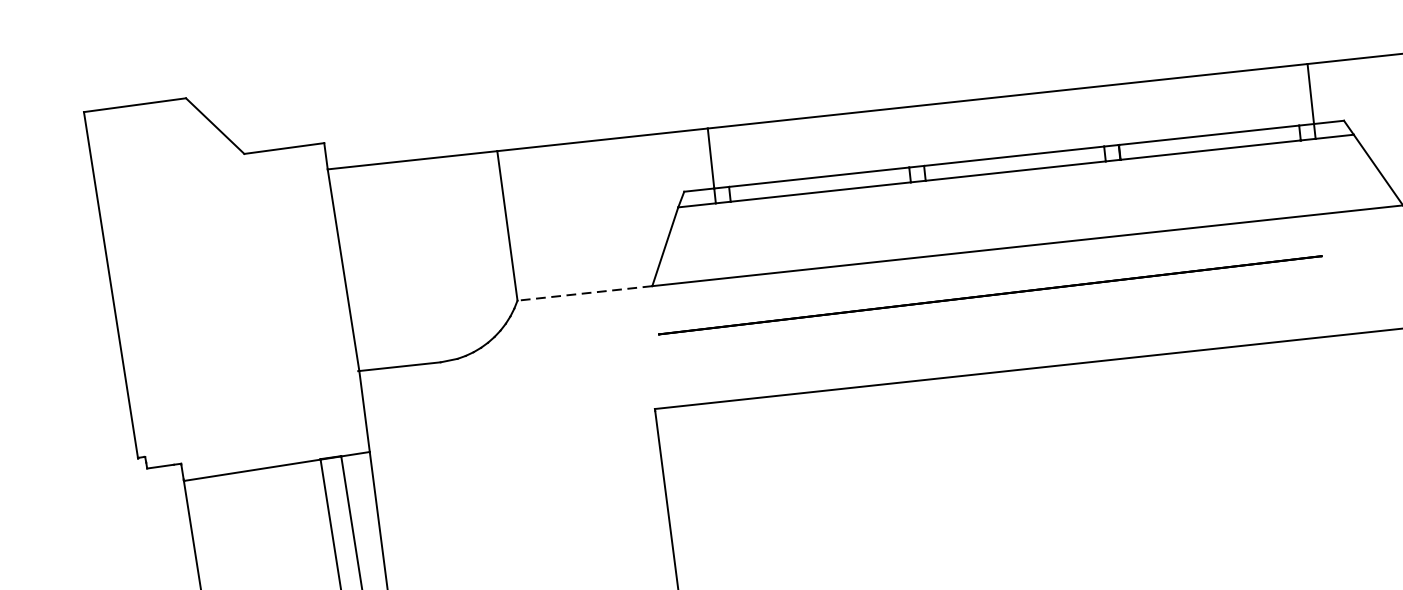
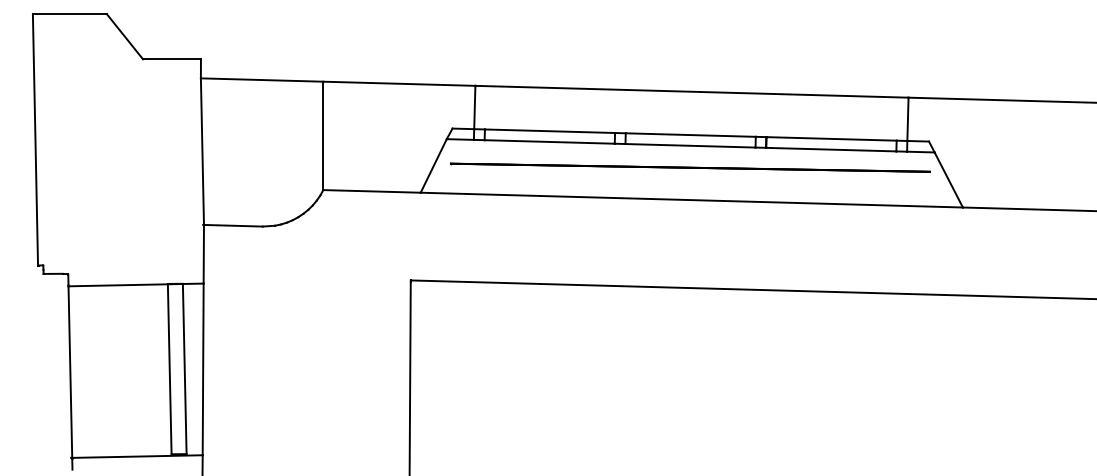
line: (585, 293) -> (372, 191), dashed -> solid
line: (990, 294) -> (690, 167), moved

